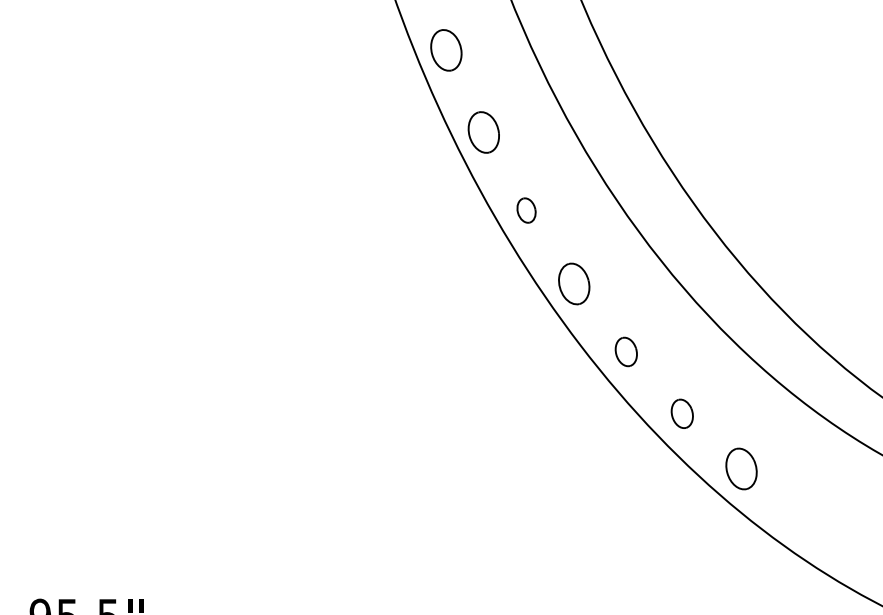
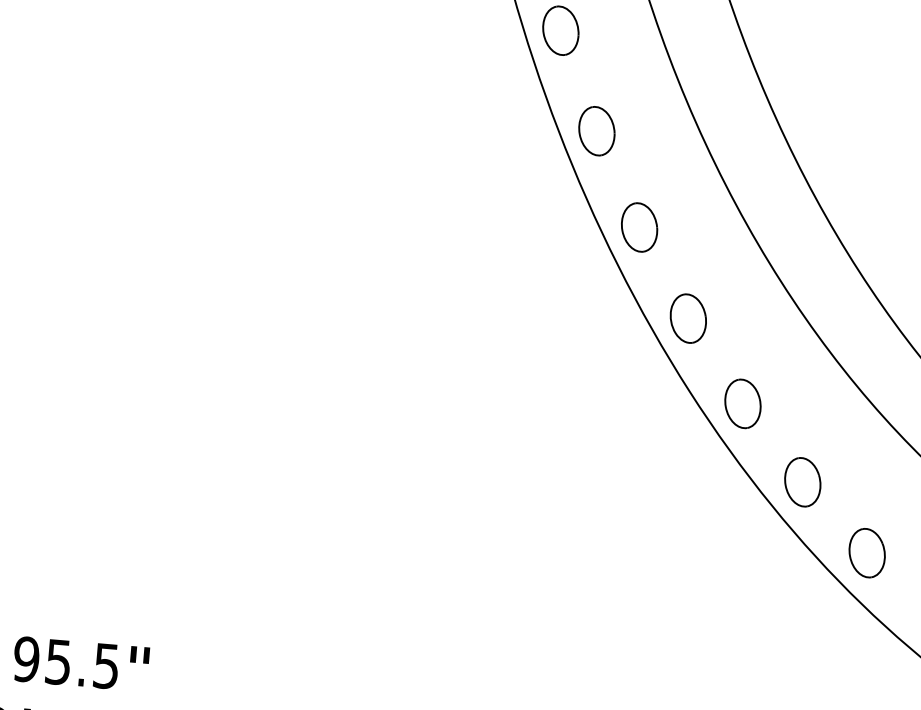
part: (526, 210) -> (639, 227), size x1.67
part: (626, 351) -> (743, 403), size x1.43
part: (682, 413) -> (803, 481), size x1.43

